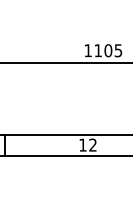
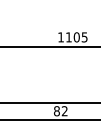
text: (82, 144) -> (56, 110), 12 -> 82

